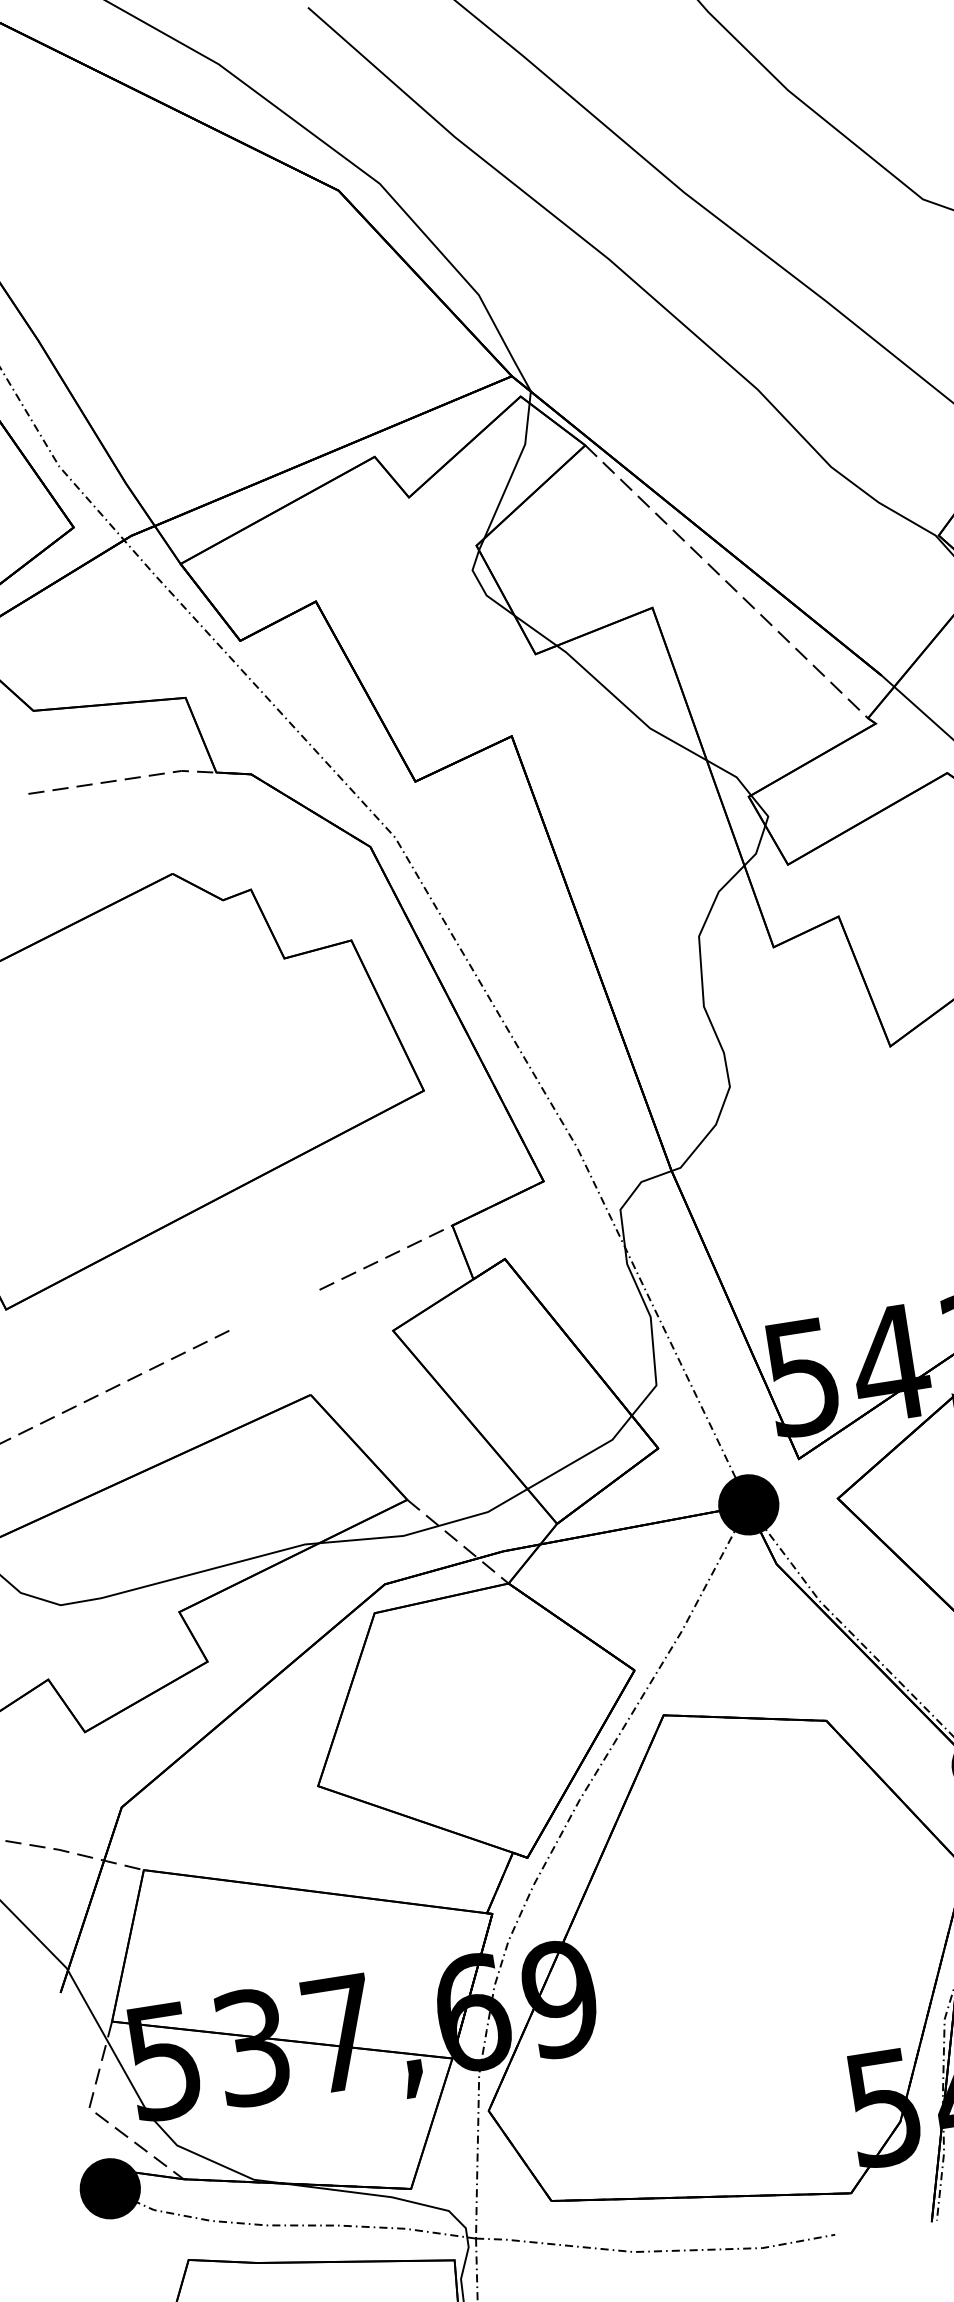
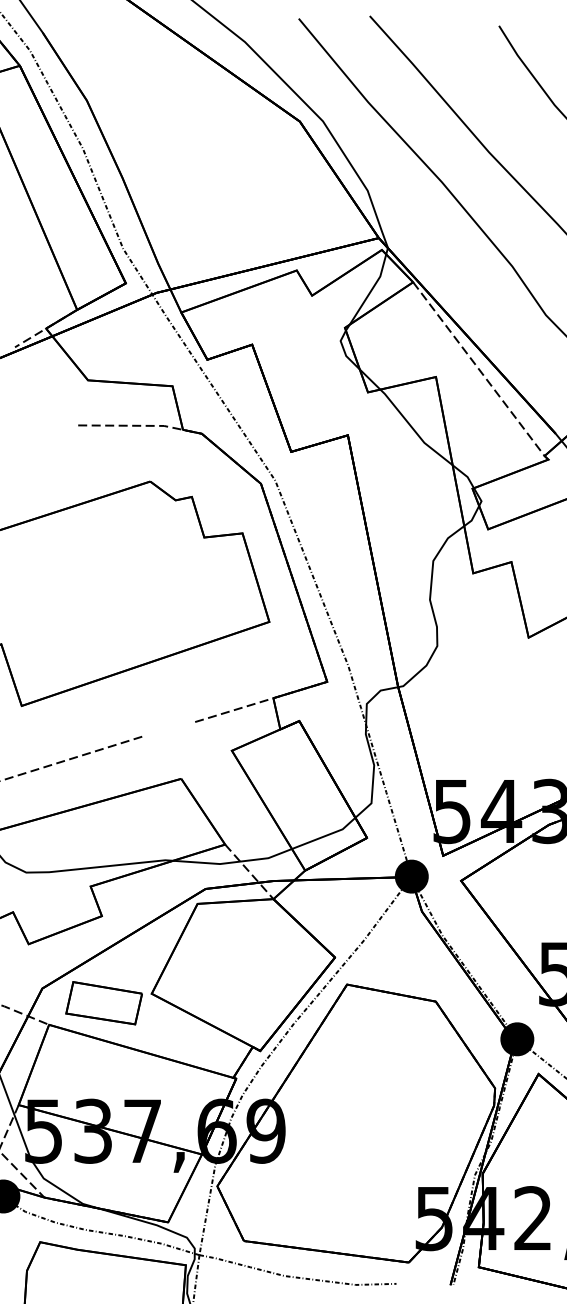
part: (234, 1816) -> (103, 1003), added

